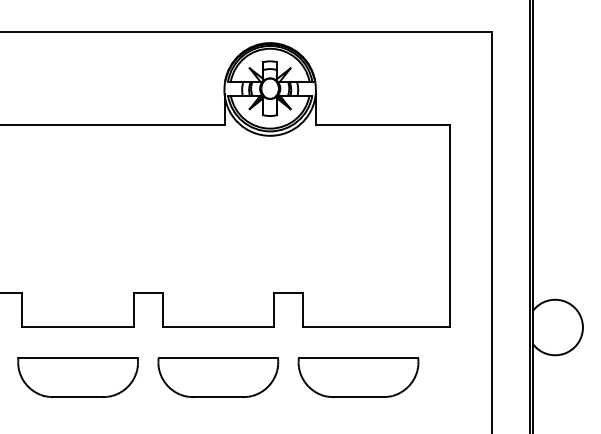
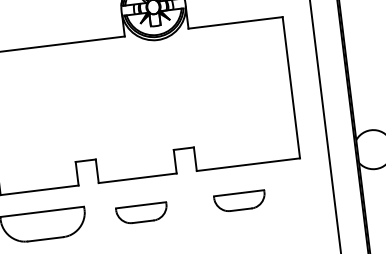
part: (218, 377) -> (142, 213), size x0.6
part: (358, 377) -> (240, 201), size x0.6

